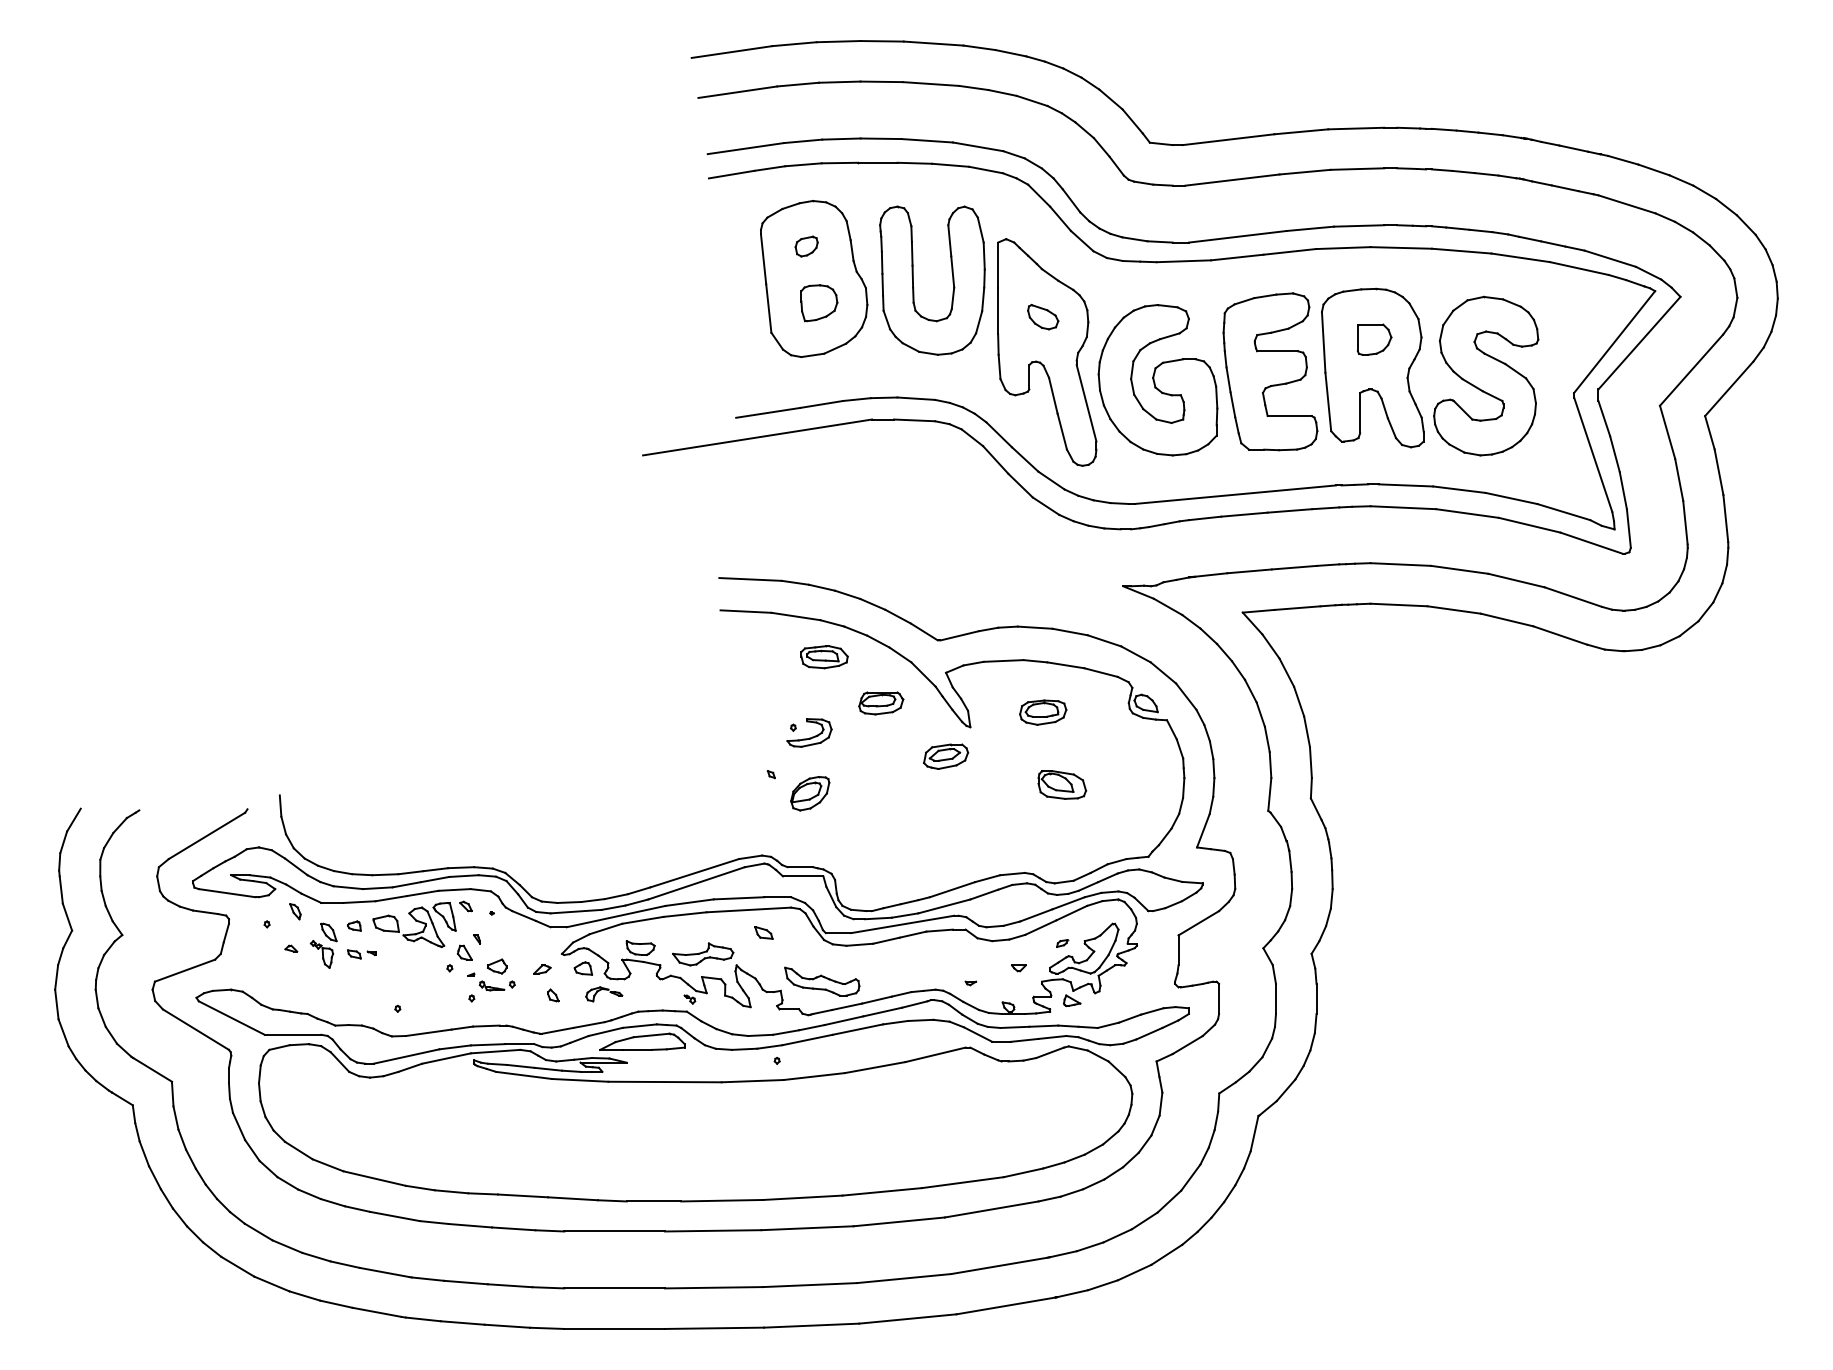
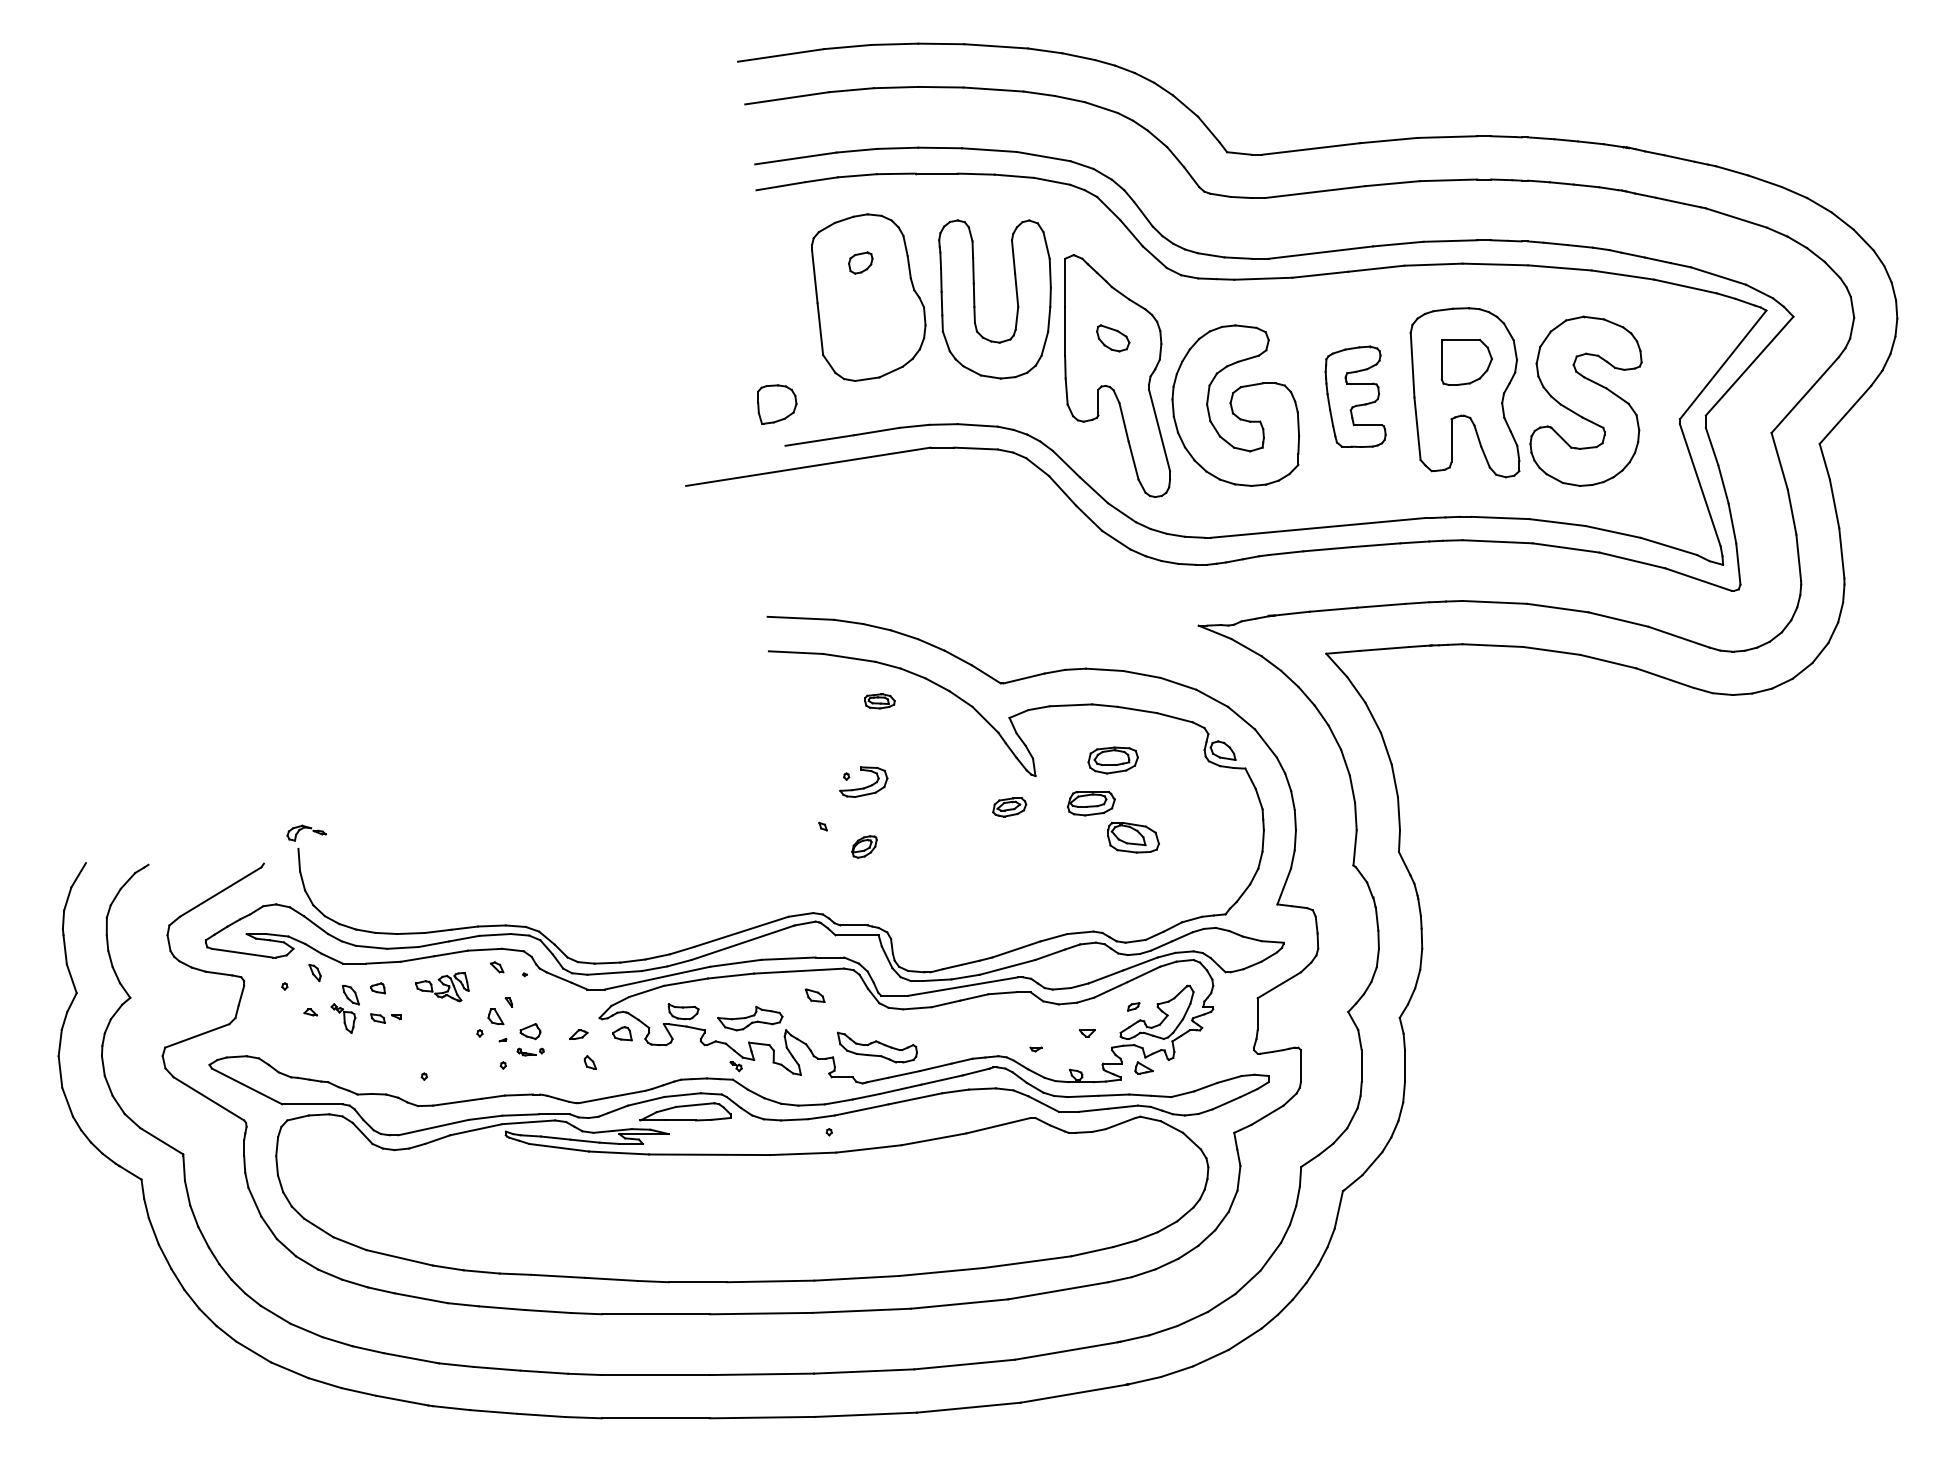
part: (819, 303) -> (777, 404), moved
part: (1374, 339) -> (1466, 362), size x1.4
part: (1270, 371) -> (1355, 396), size x0.6
part: (824, 657) -> (879, 701), size x0.6
part: (881, 703) -> (1091, 803), moved
part: (946, 756) -> (1009, 807), size x0.7
part: (810, 793) -> (864, 846), size x0.6
part: (414, 924) -> (442, 986), size x0.6
part: (497, 985) -> (530, 1051), size x0.7
part: (604, 993) -> (306, 832), moved

